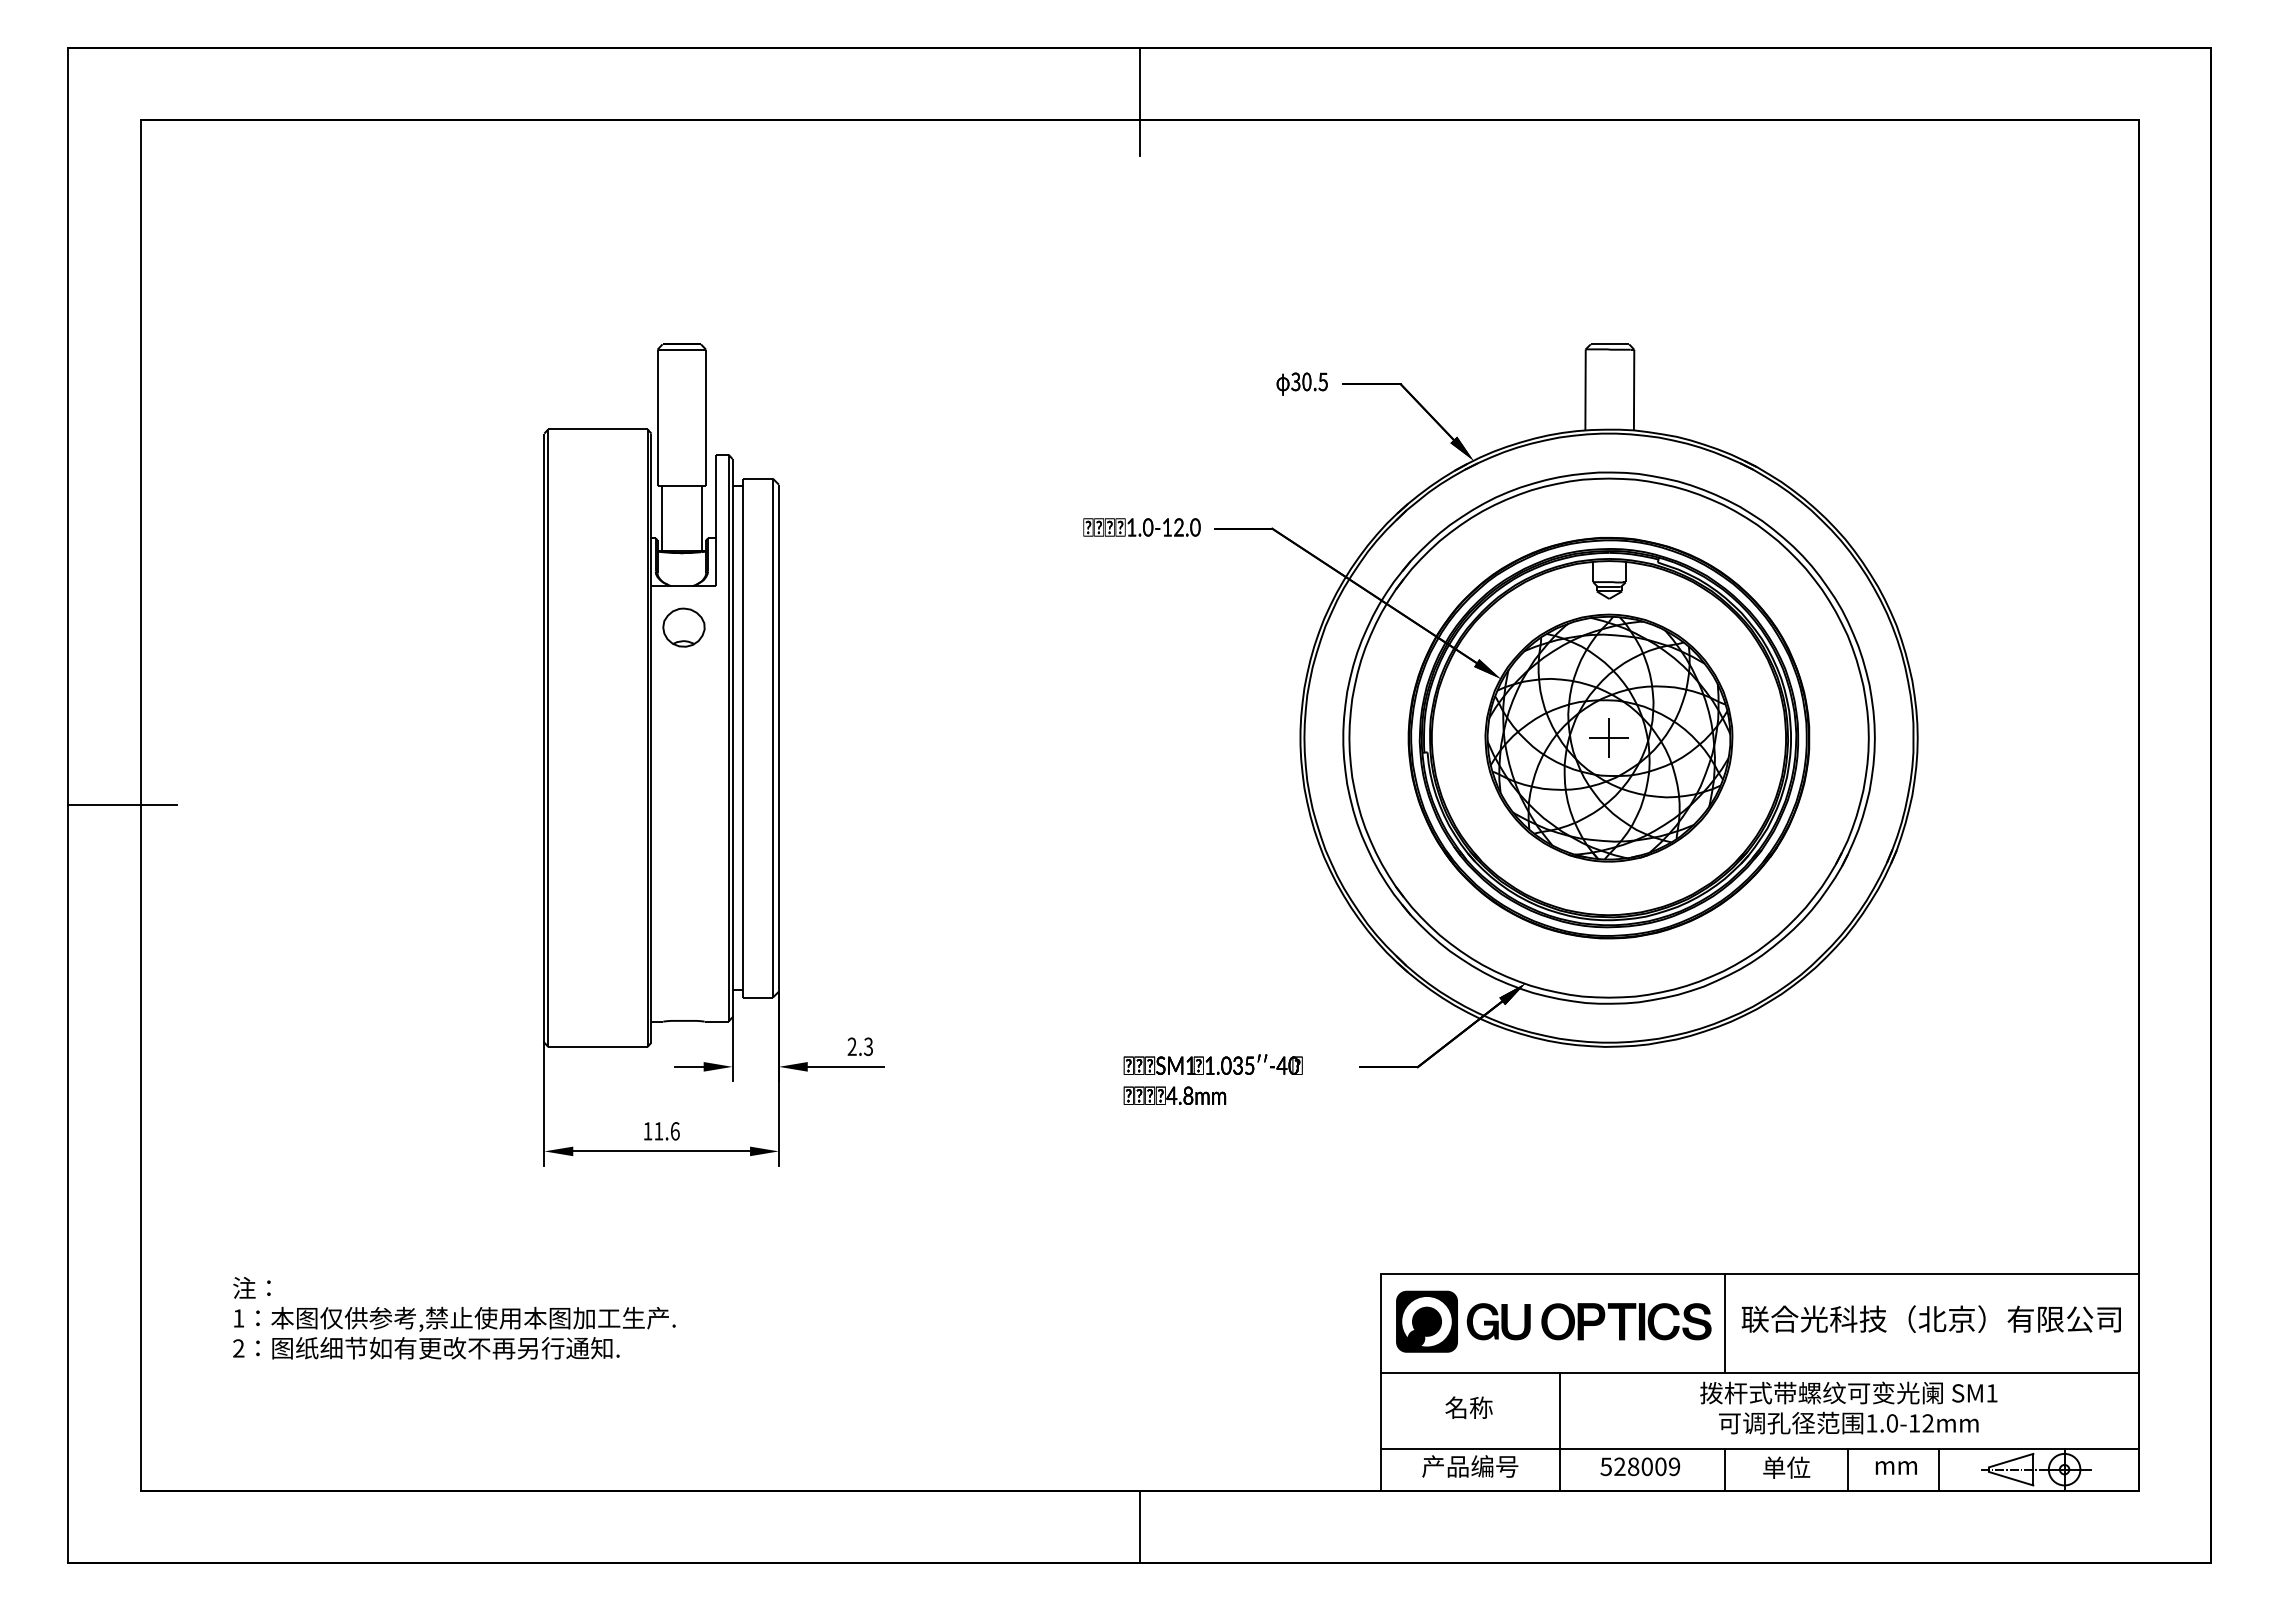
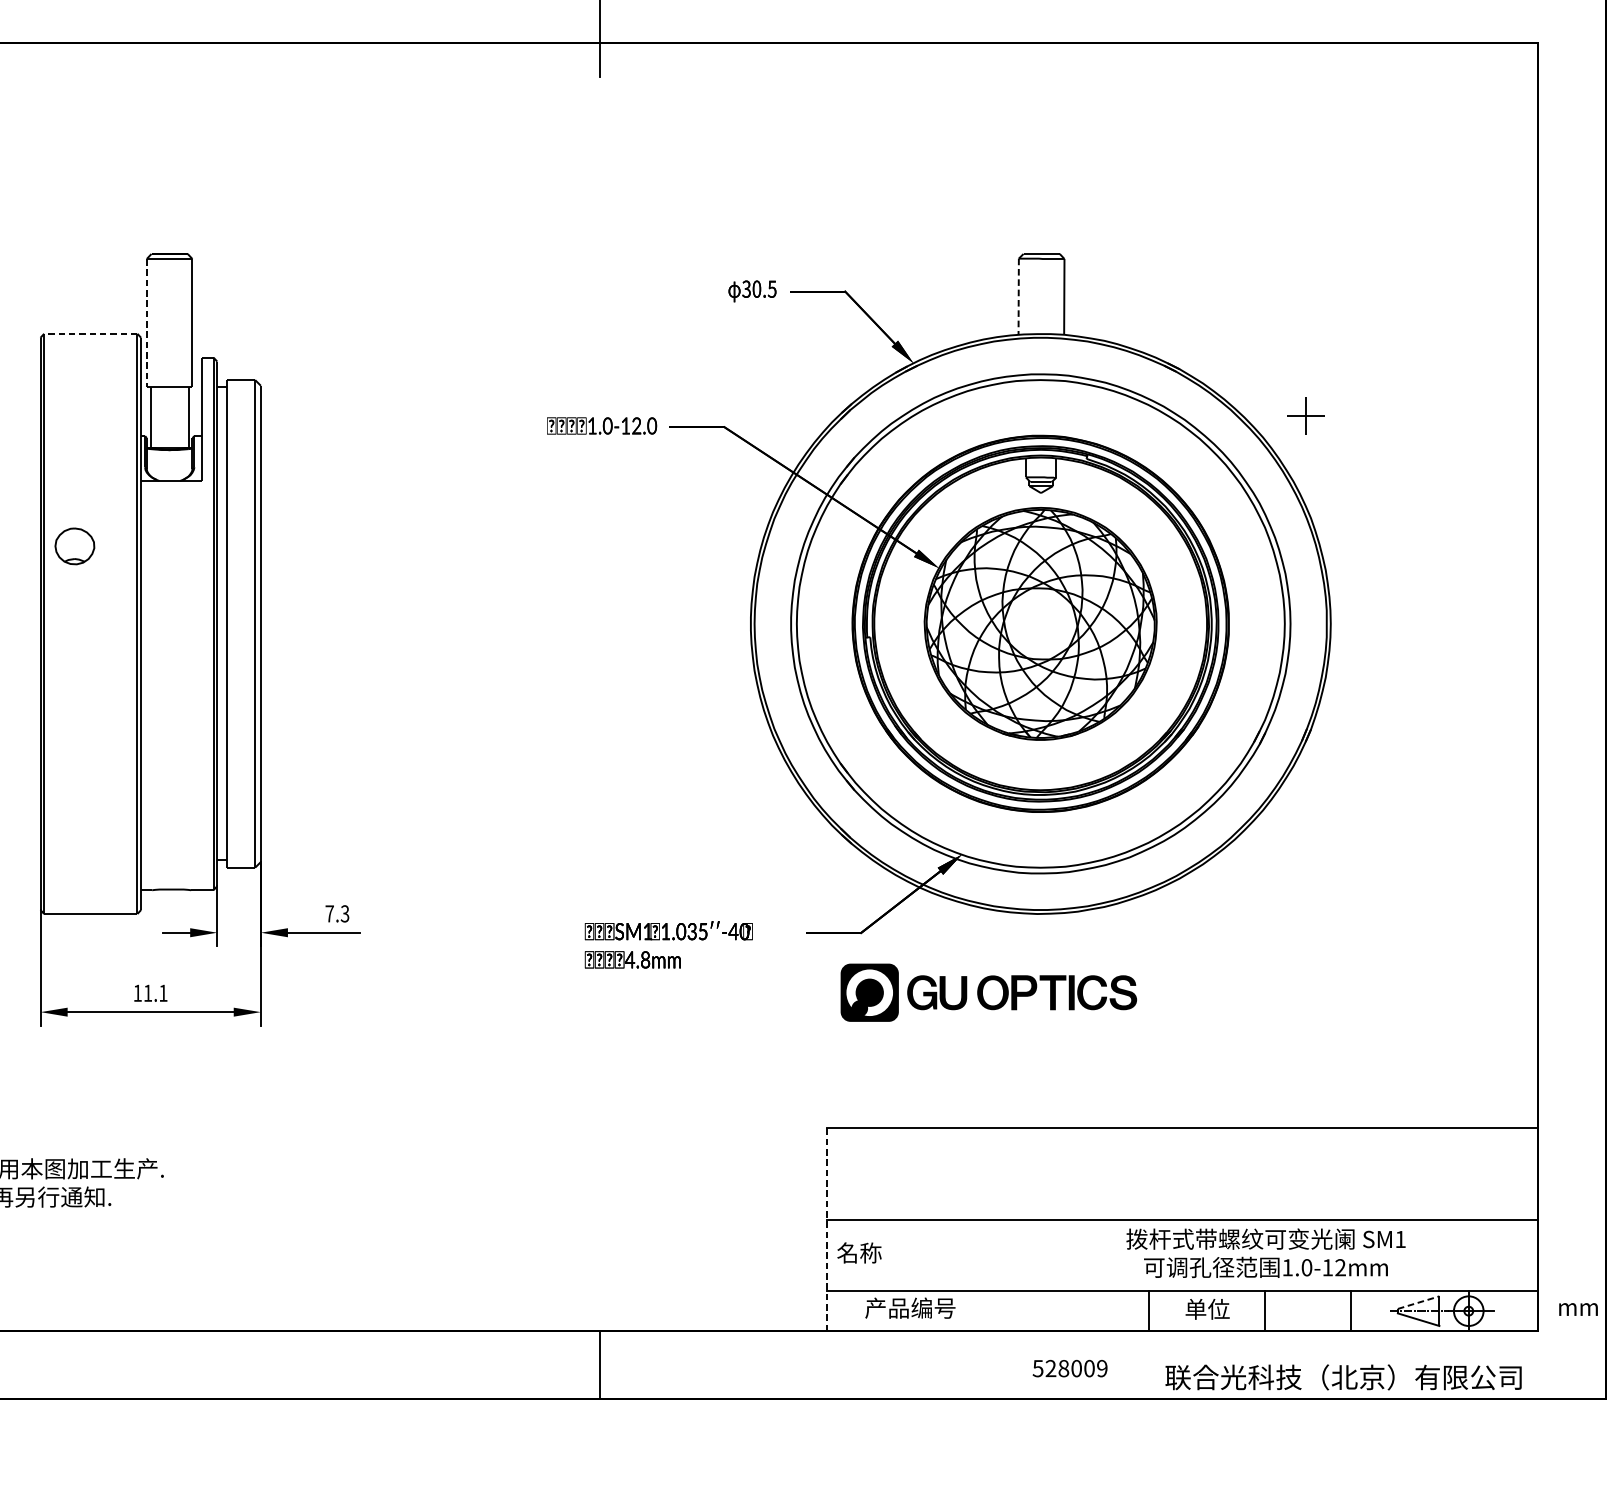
line: (1585, 389) -> (1018, 296), solid -> dashed
line: (657, 418) -> (146, 323), solid -> dashed
line: (597, 429) -> (90, 333), solid -> dashed
part: (683, 627) -> (74, 546), moved
part: (1608, 737) -> (1305, 415), moved
text: (851, 1046) -> (329, 913), 2.3 -> 7.3
text: (675, 1131) -> (163, 993), 11.6 -> 11.1
text: (1930, 1318) -> (1342, 1376), moved
part: (1553, 1321) -> (988, 992), moved
line: (1724, 1323) -> (1149, 1173), removed
line: (1381, 1382) -> (826, 1229), solid -> dashed
text: (1468, 1407) -> (858, 1252), moved
line: (1559, 1431) -> (994, 1275), removed
line: (2011, 1460) -> (1418, 1302), solid -> dashed
text: (1640, 1466) -> (1070, 1368), moved
text: (1895, 1467) -> (1577, 1309), moved

